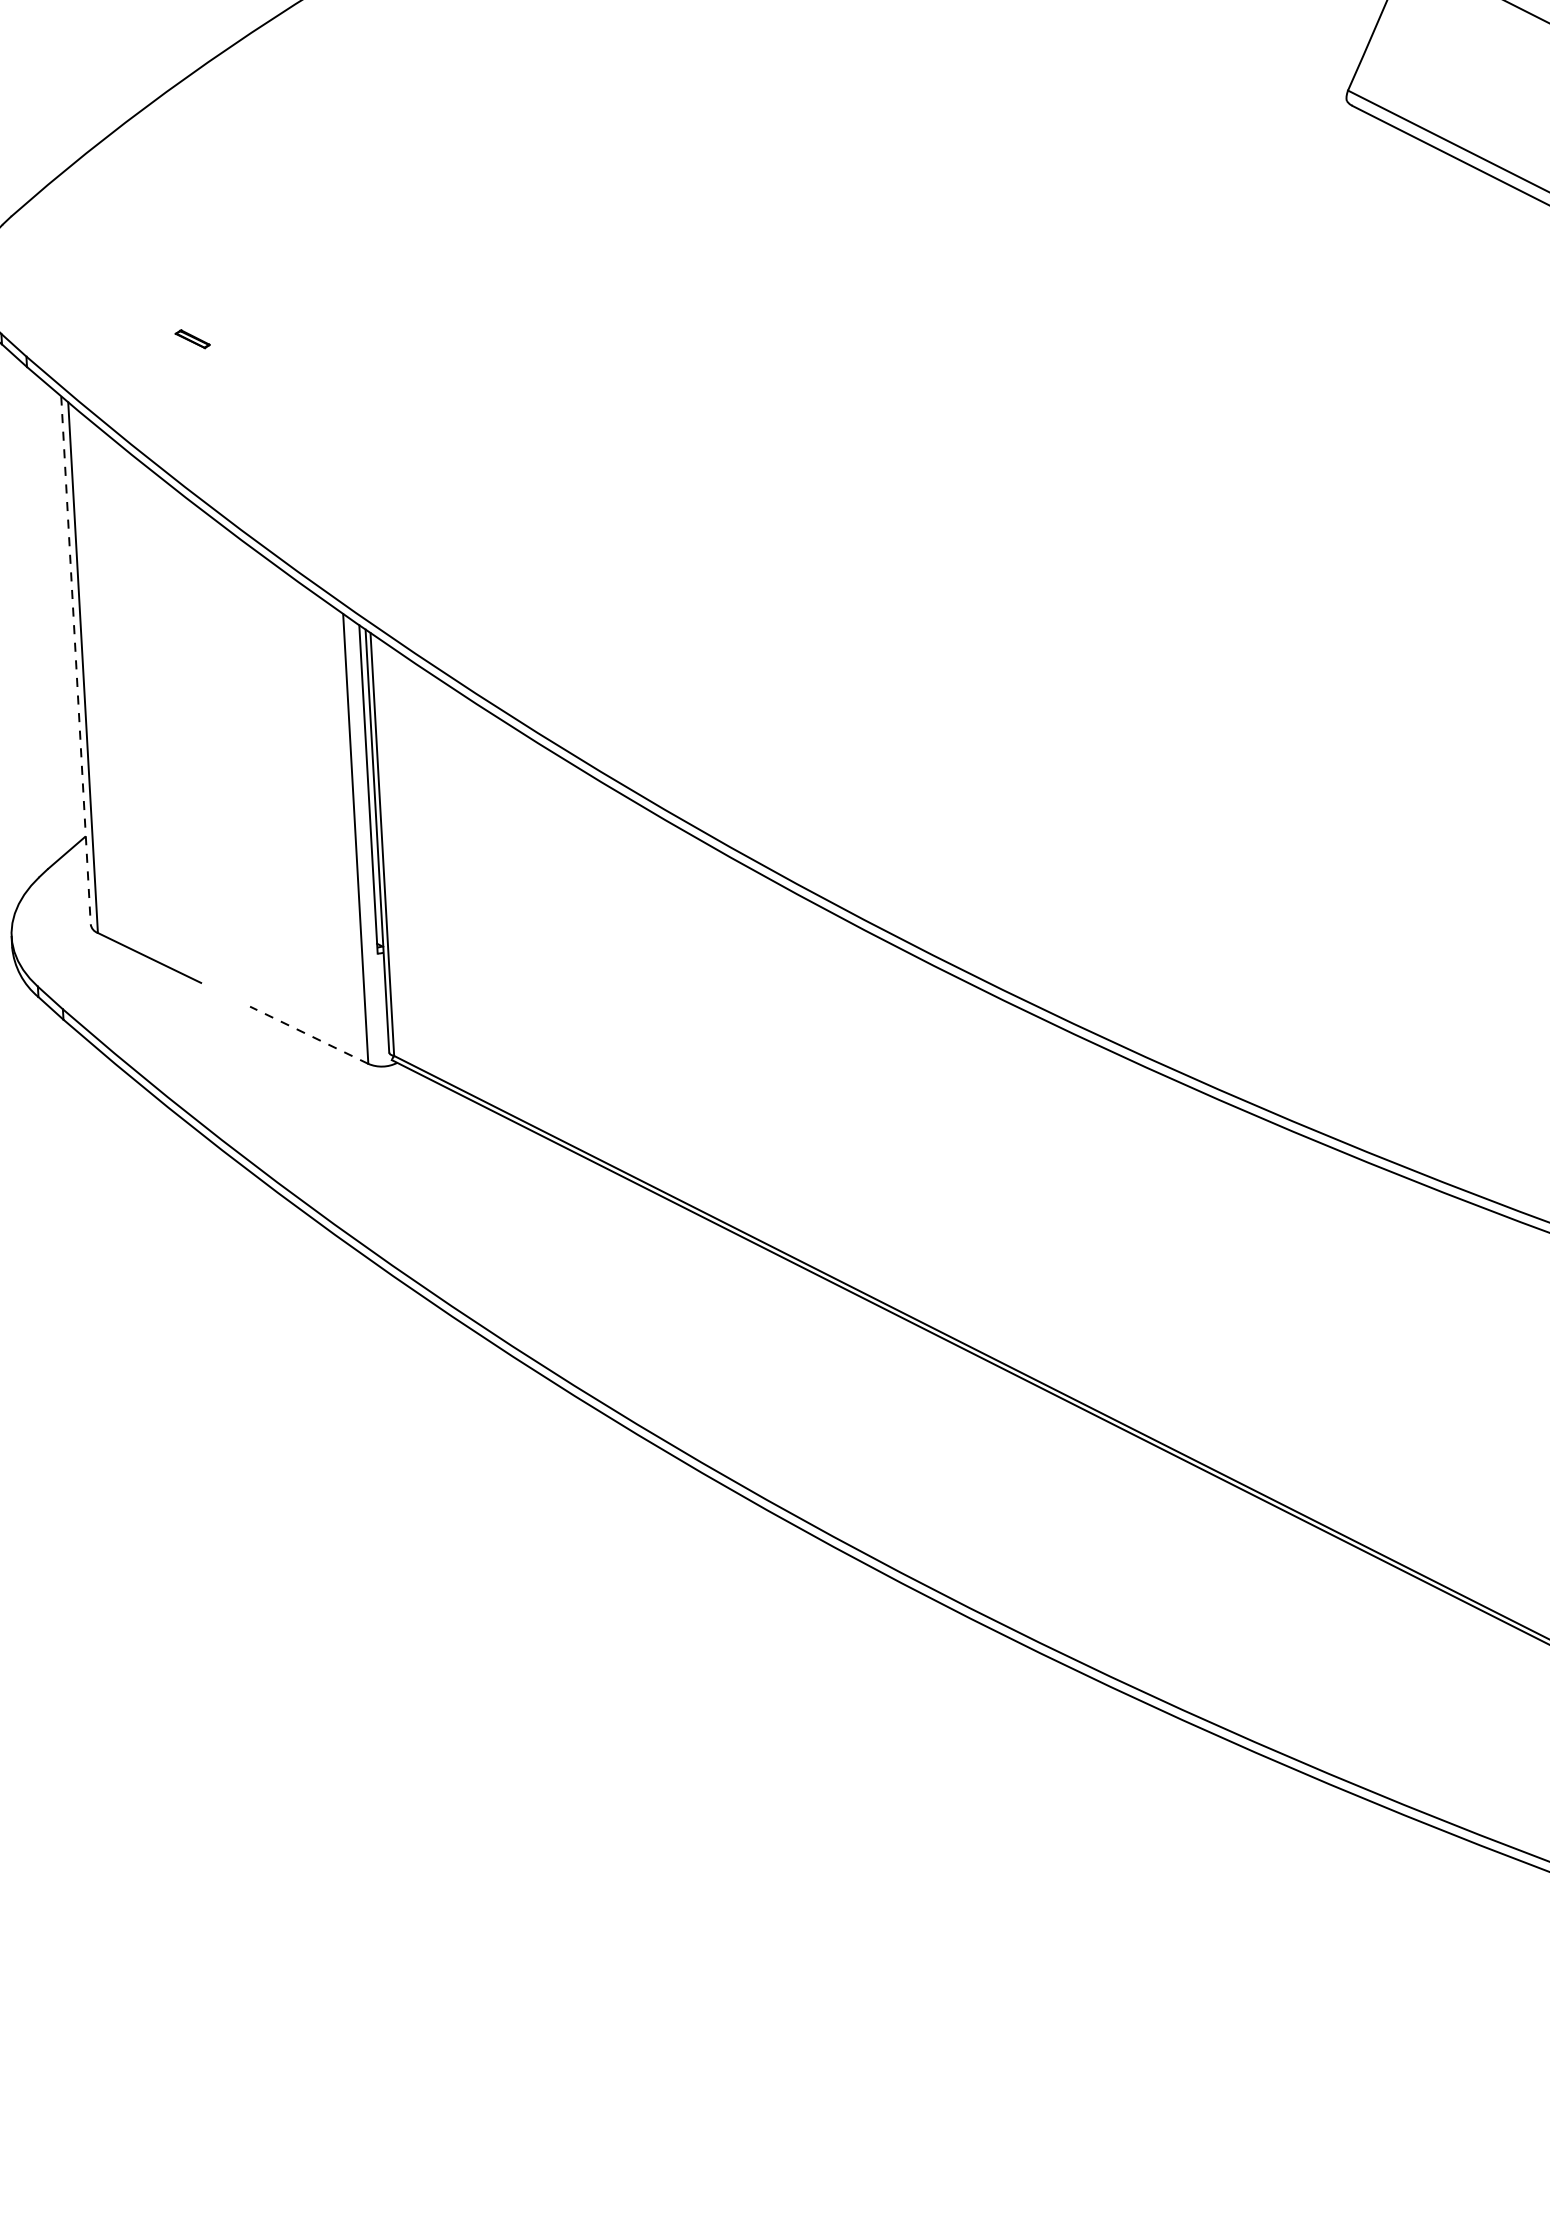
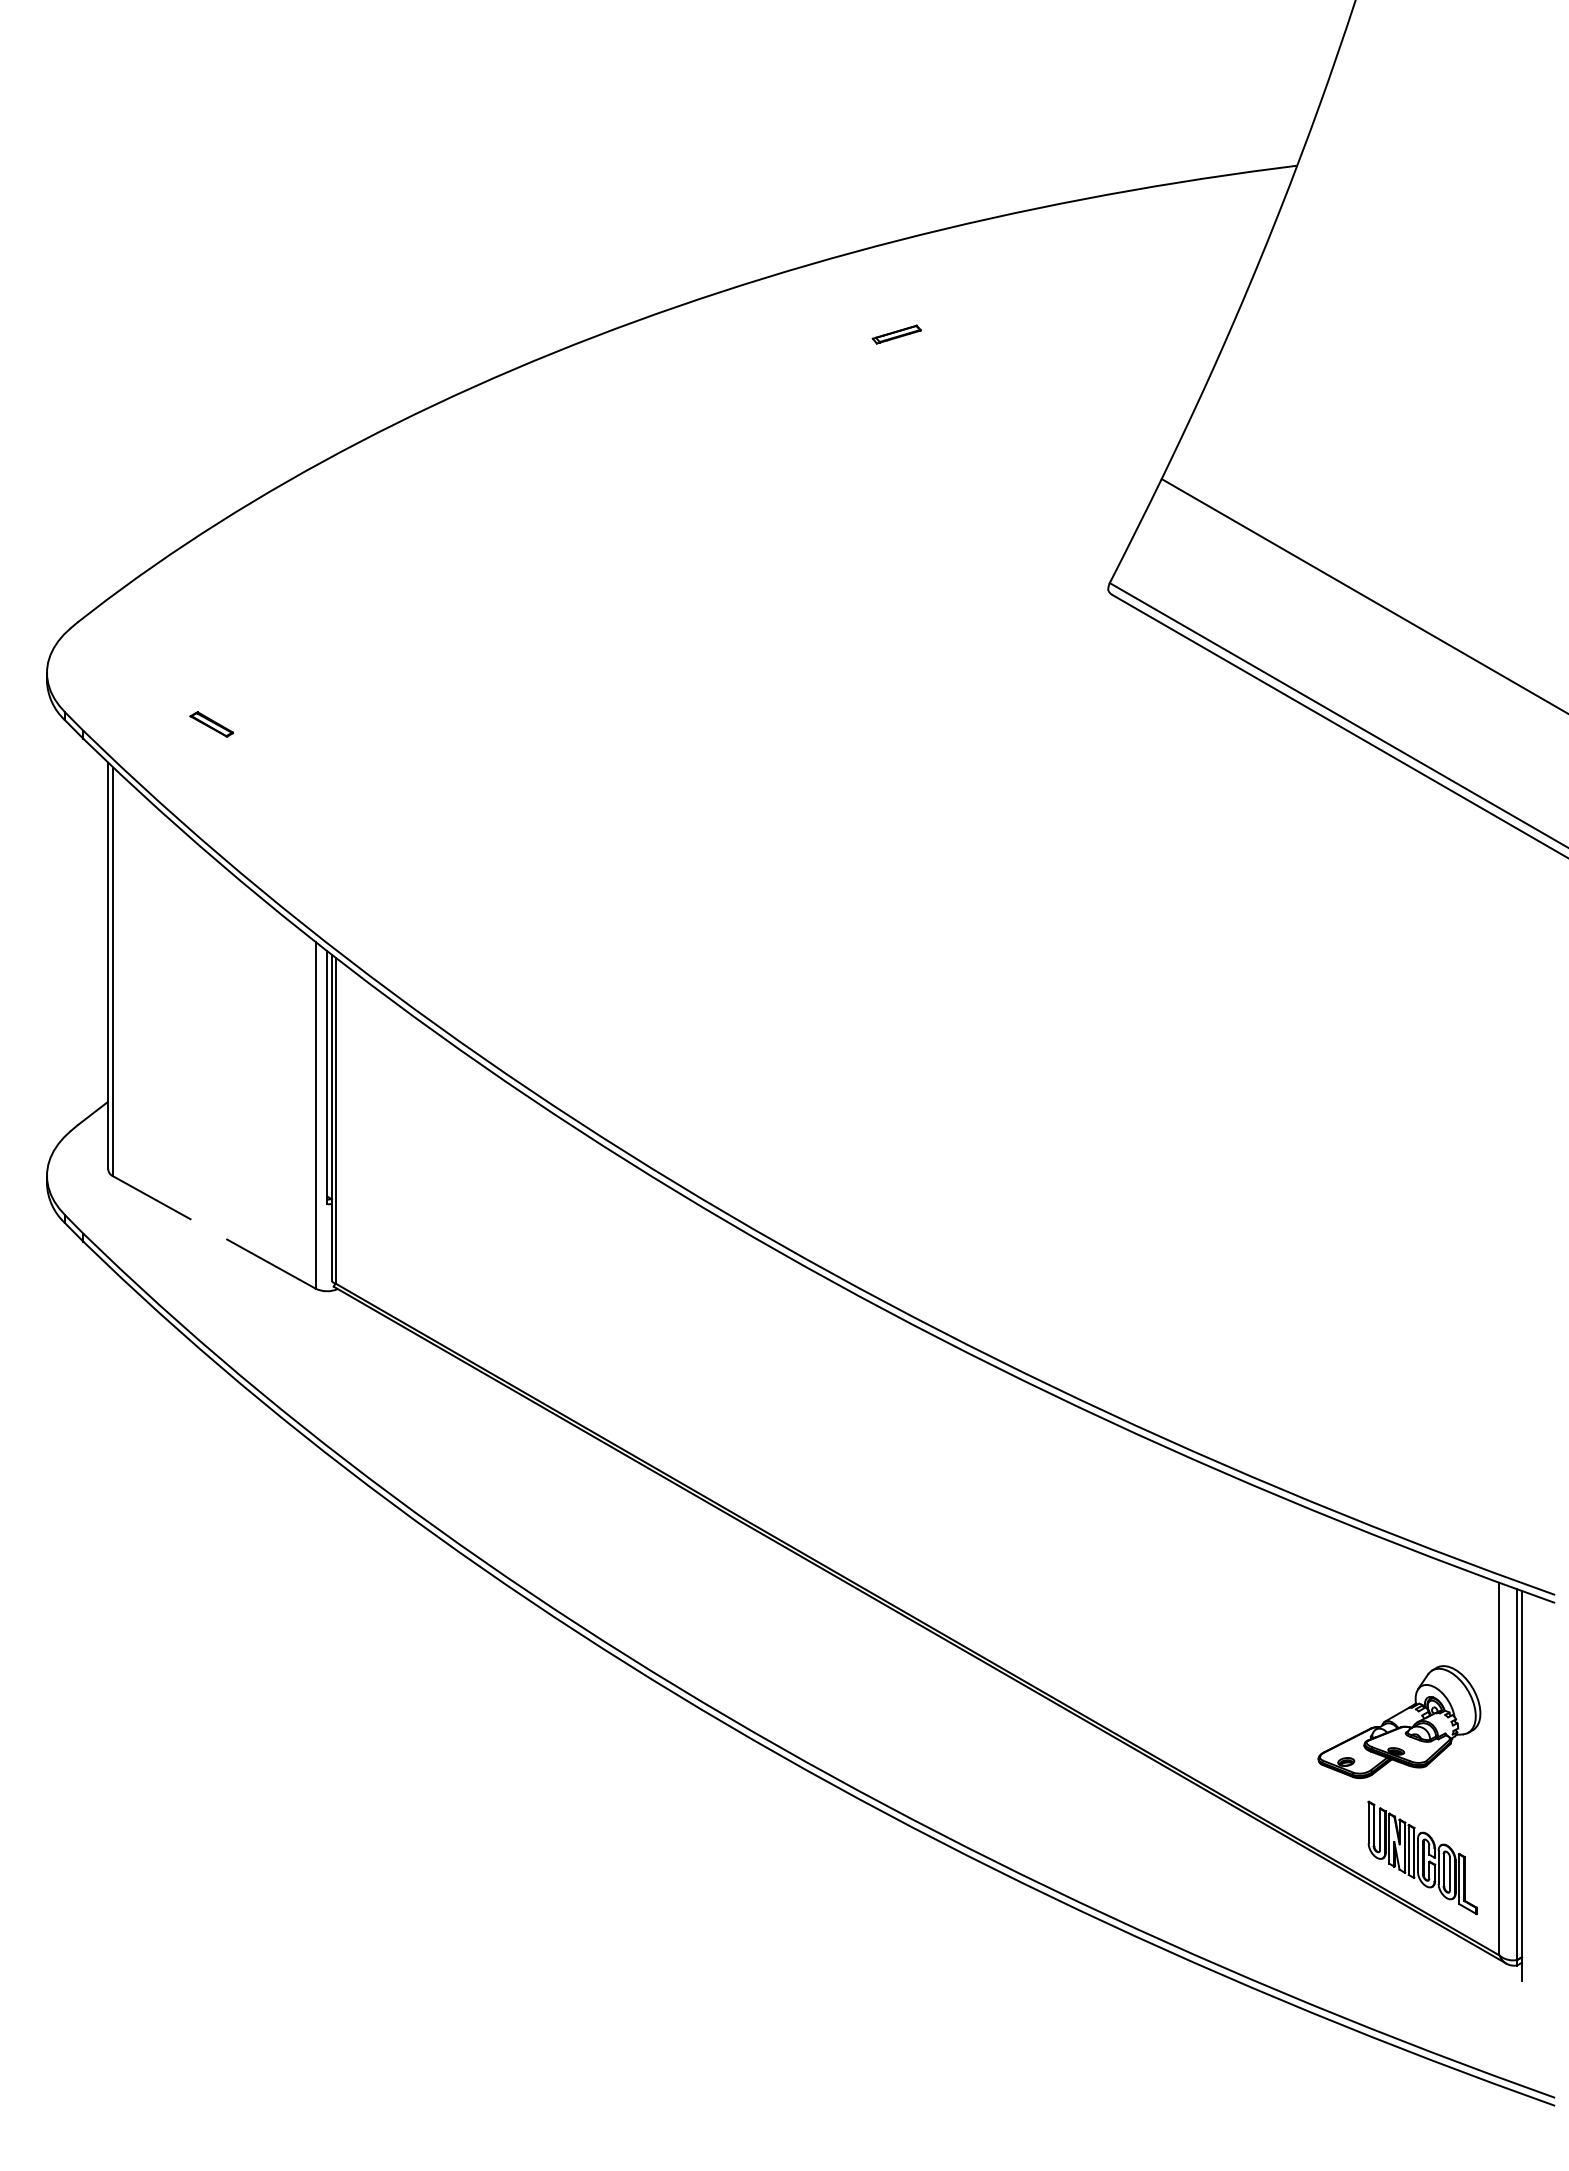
part: (192, 339) -> (211, 724), size x1.67
line: (76, 660) -> (108, 966), dashed -> solid
line: (309, 1035) -> (271, 1264), dashed -> solid

